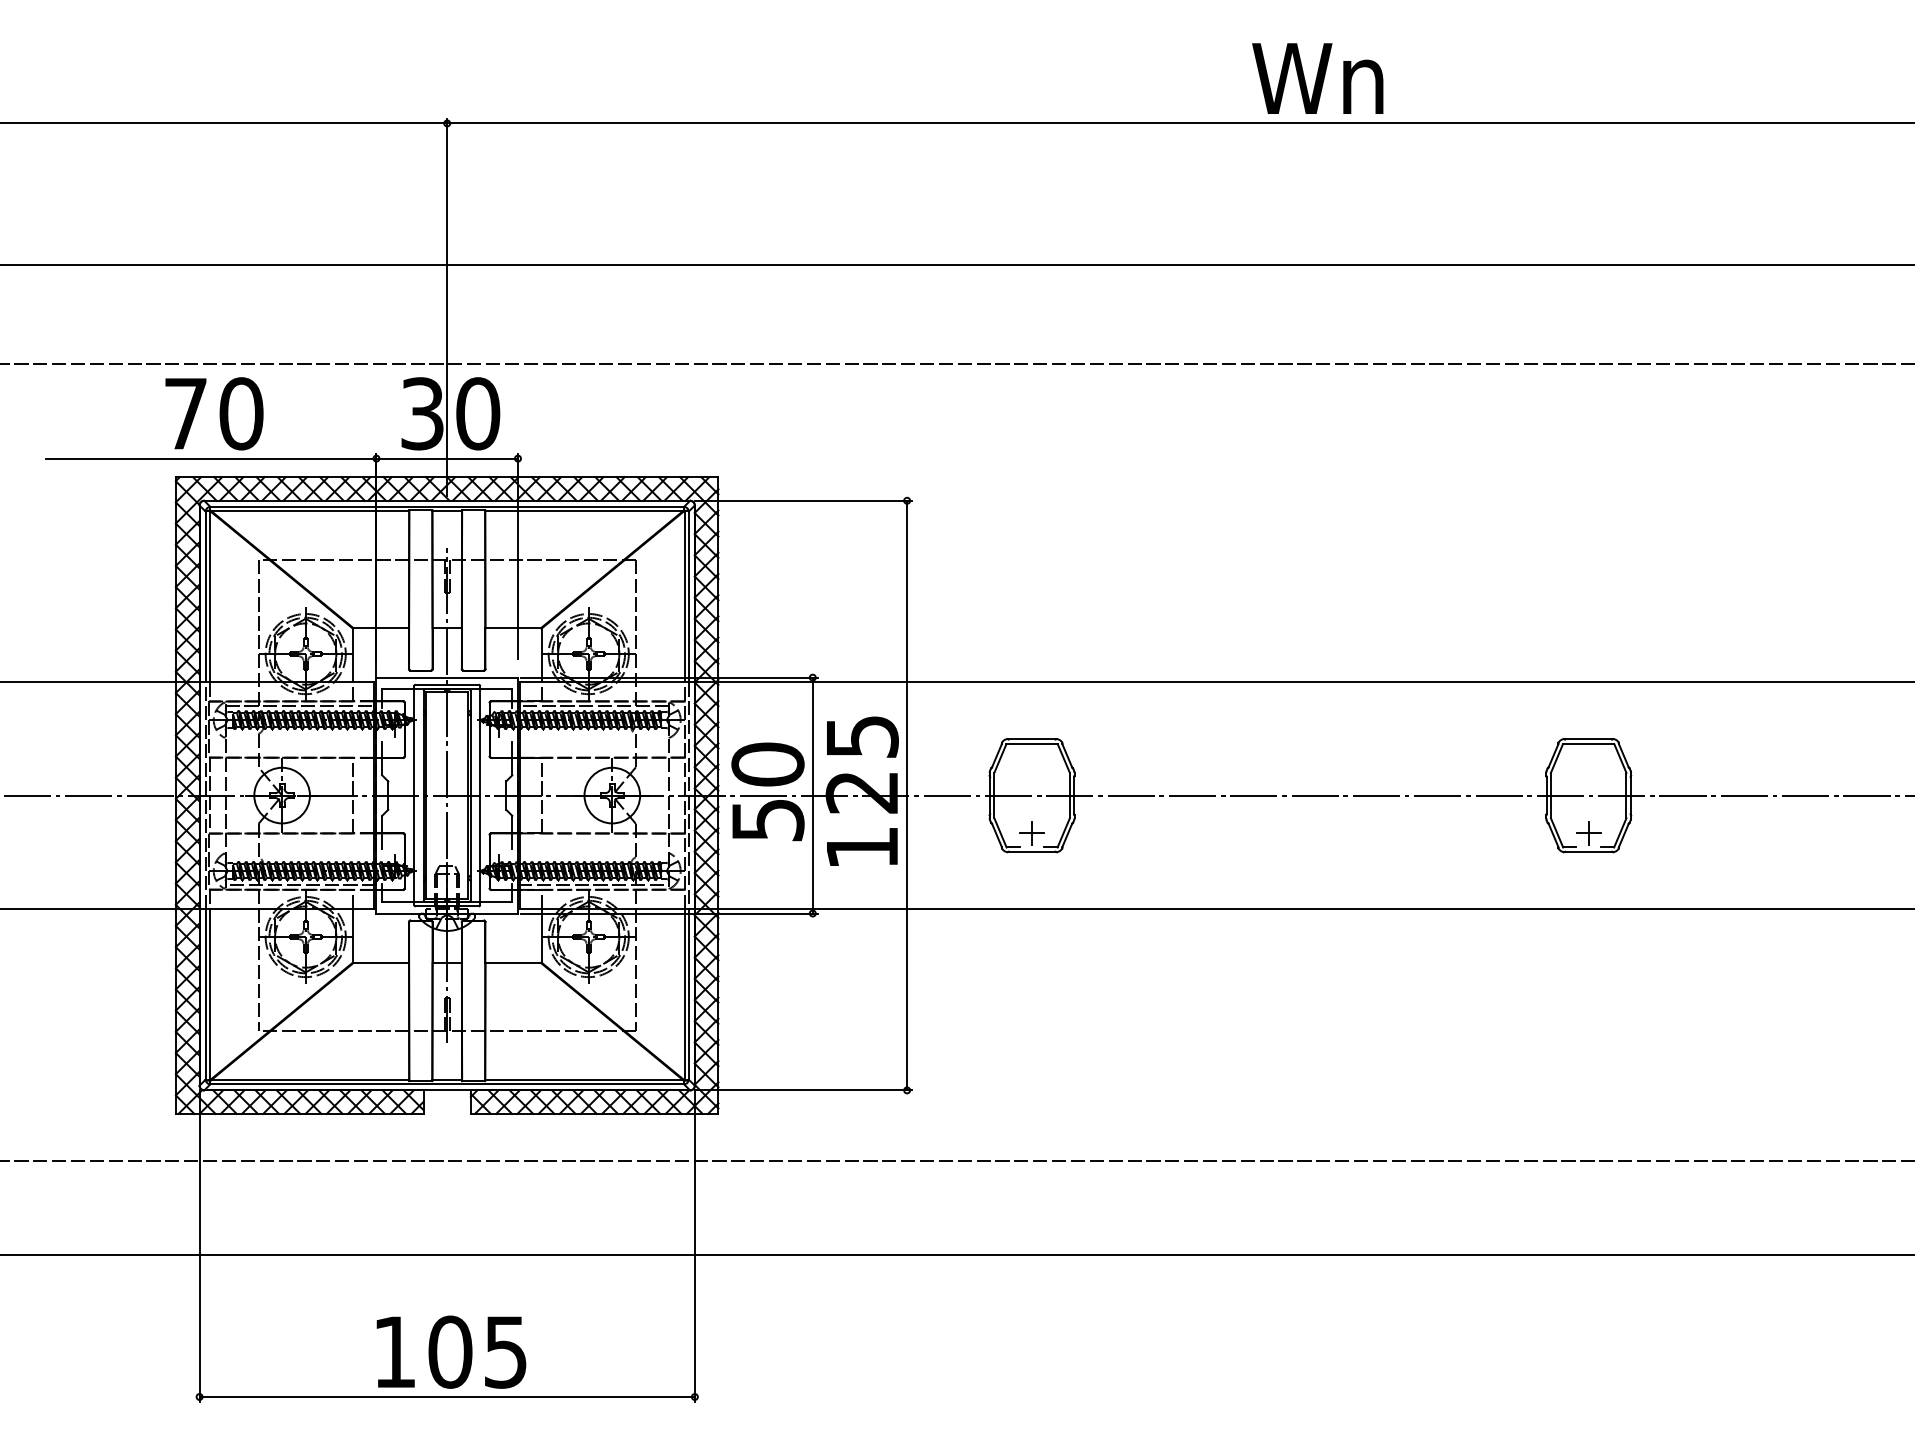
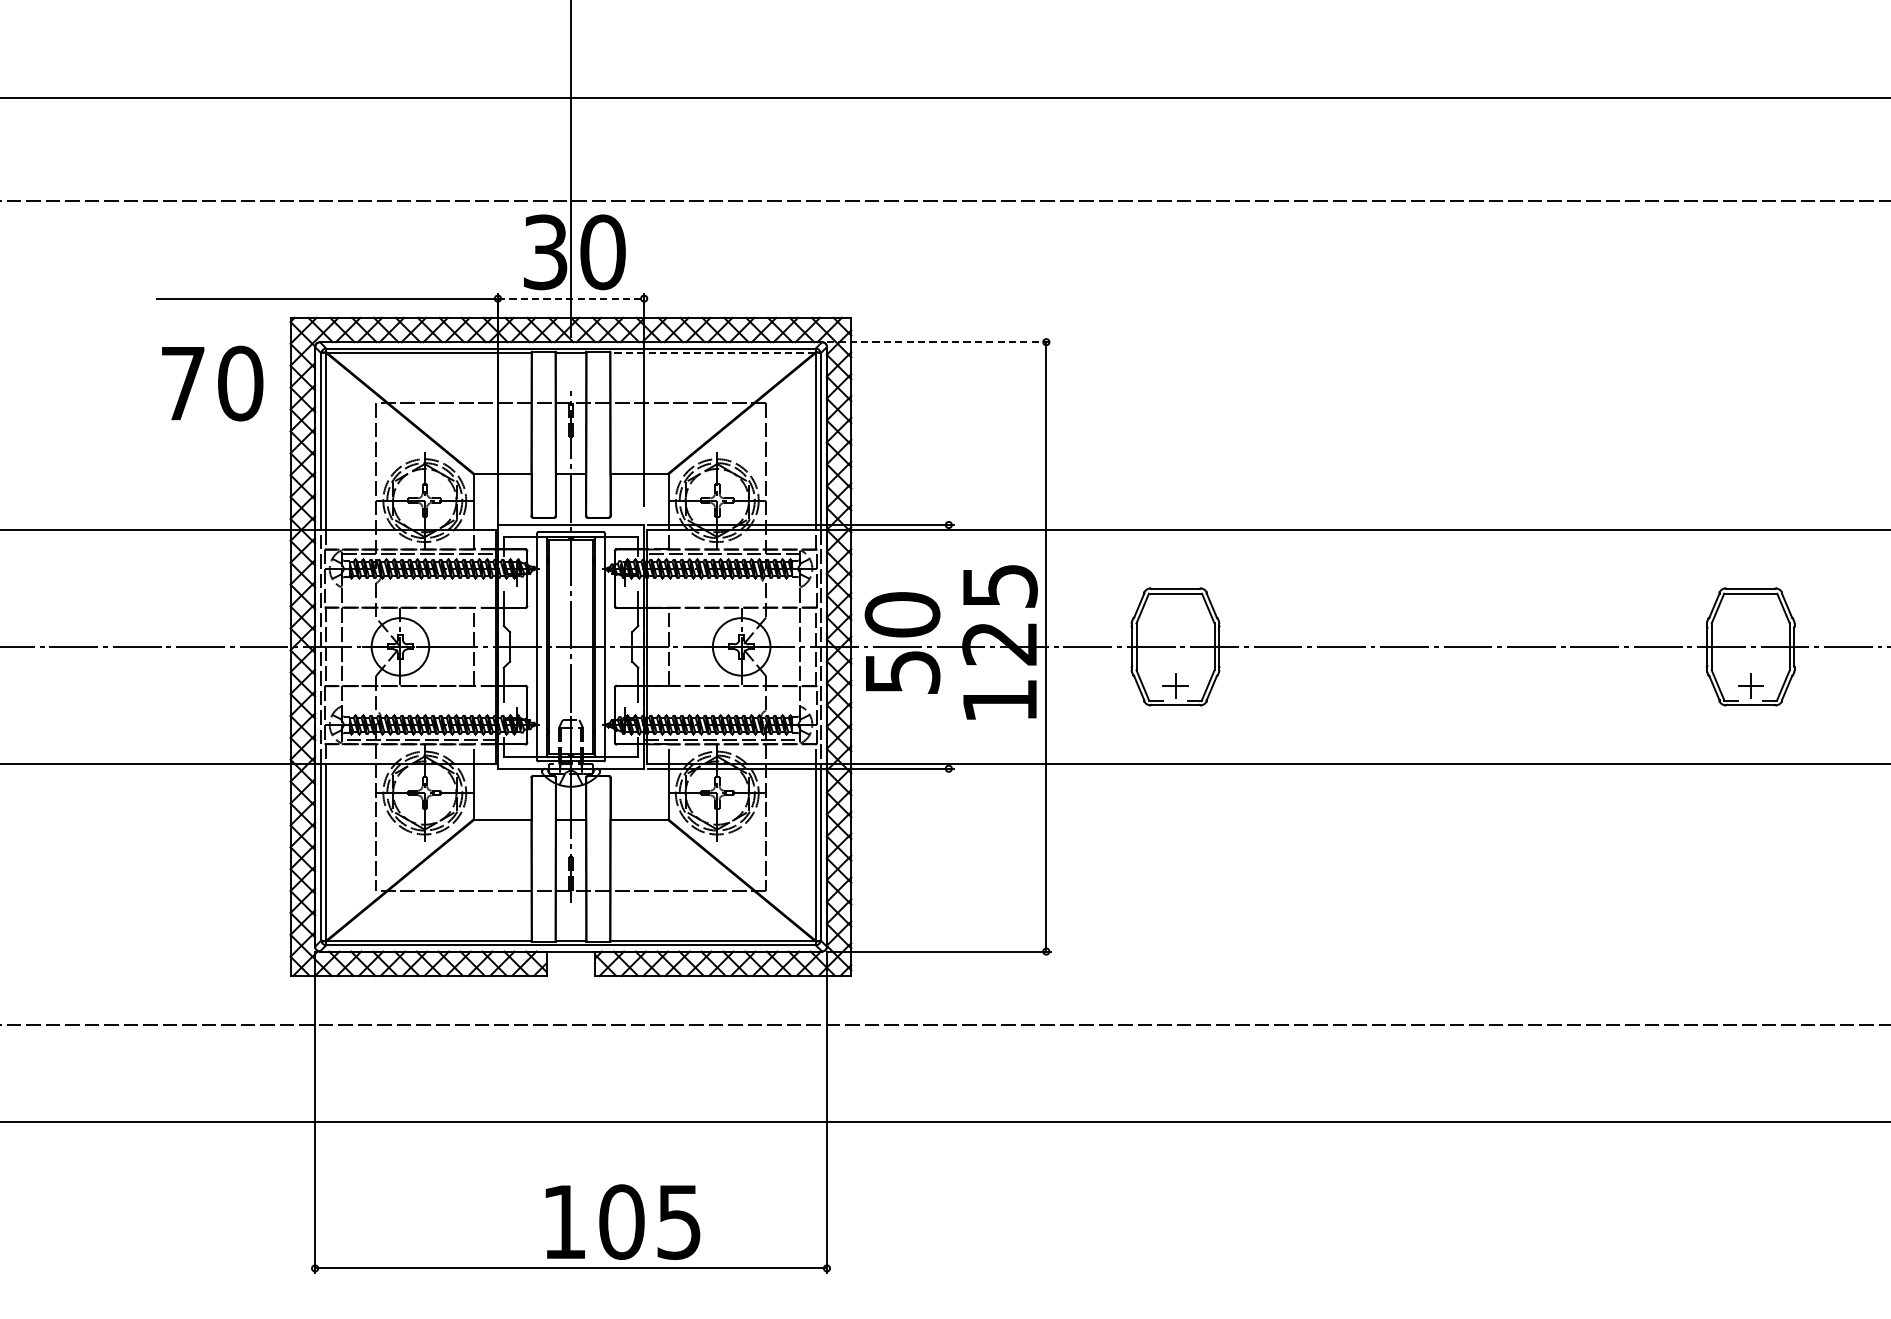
text: (214, 413) -> (212, 383), moved
line: (447, 458) -> (571, 298), solid -> dashed
line: (803, 500) -> (939, 341), solid -> dashed
line: (584, 511) -> (712, 353), solid -> dashed
line: (812, 795) -> (948, 646), removed
text: (451, 1351) -> (622, 1221), moved

